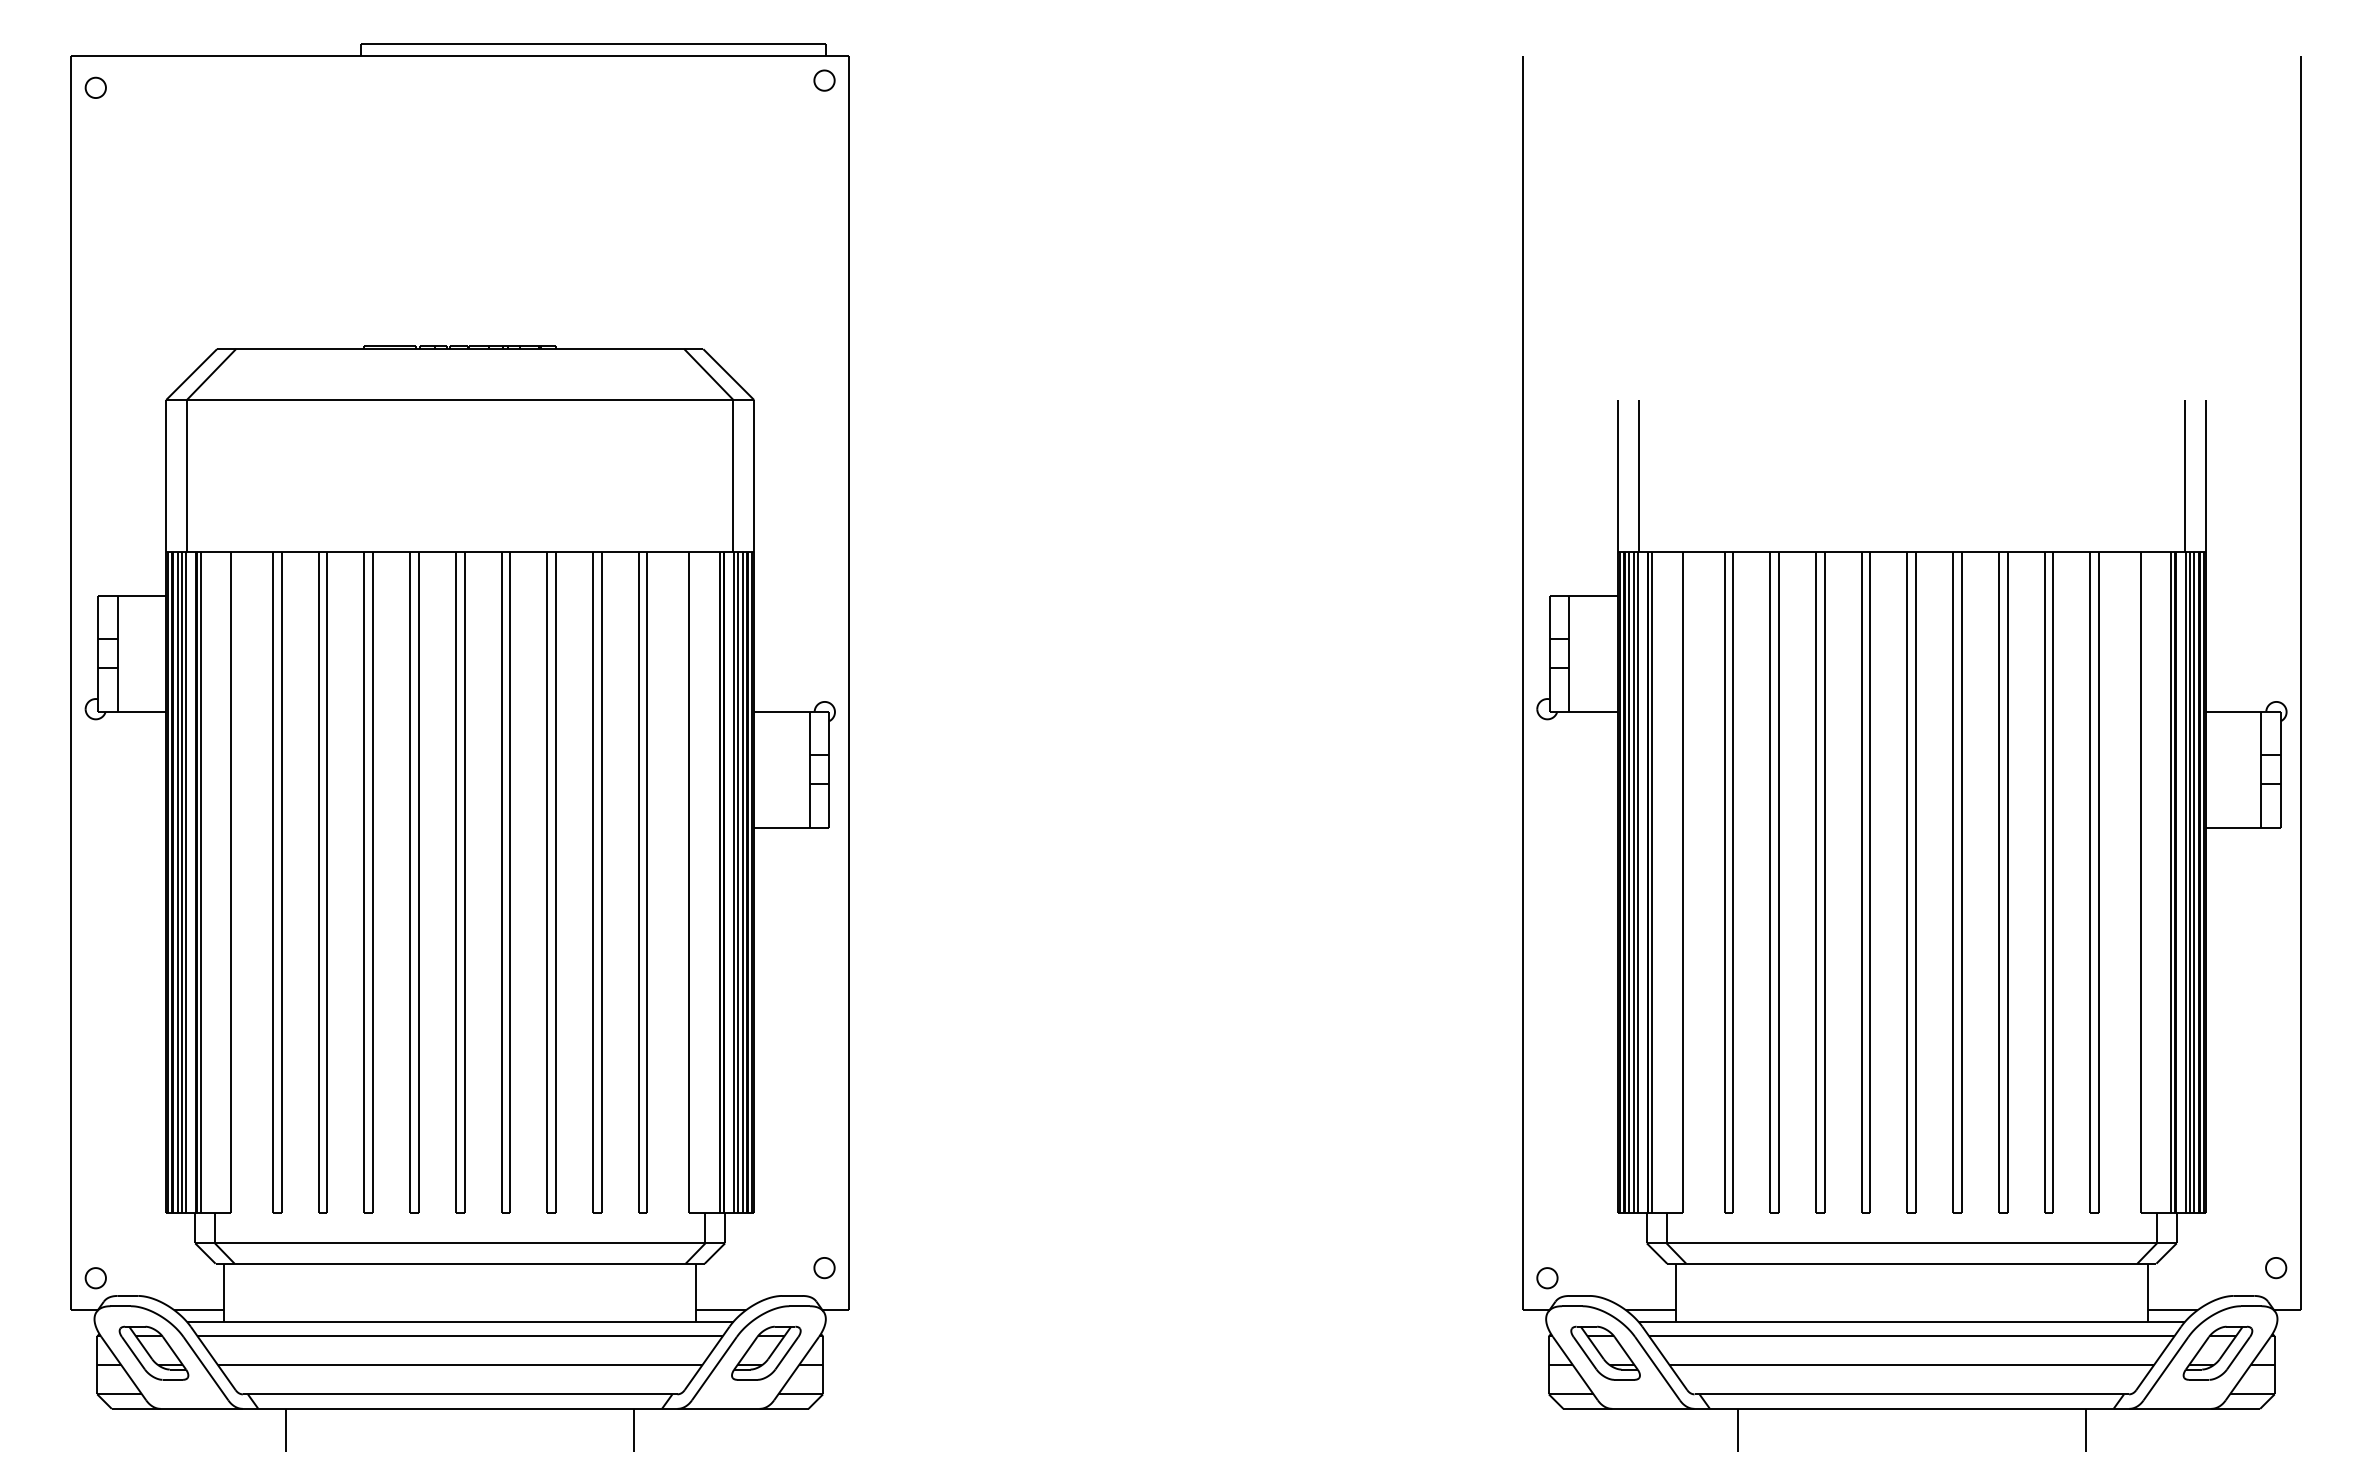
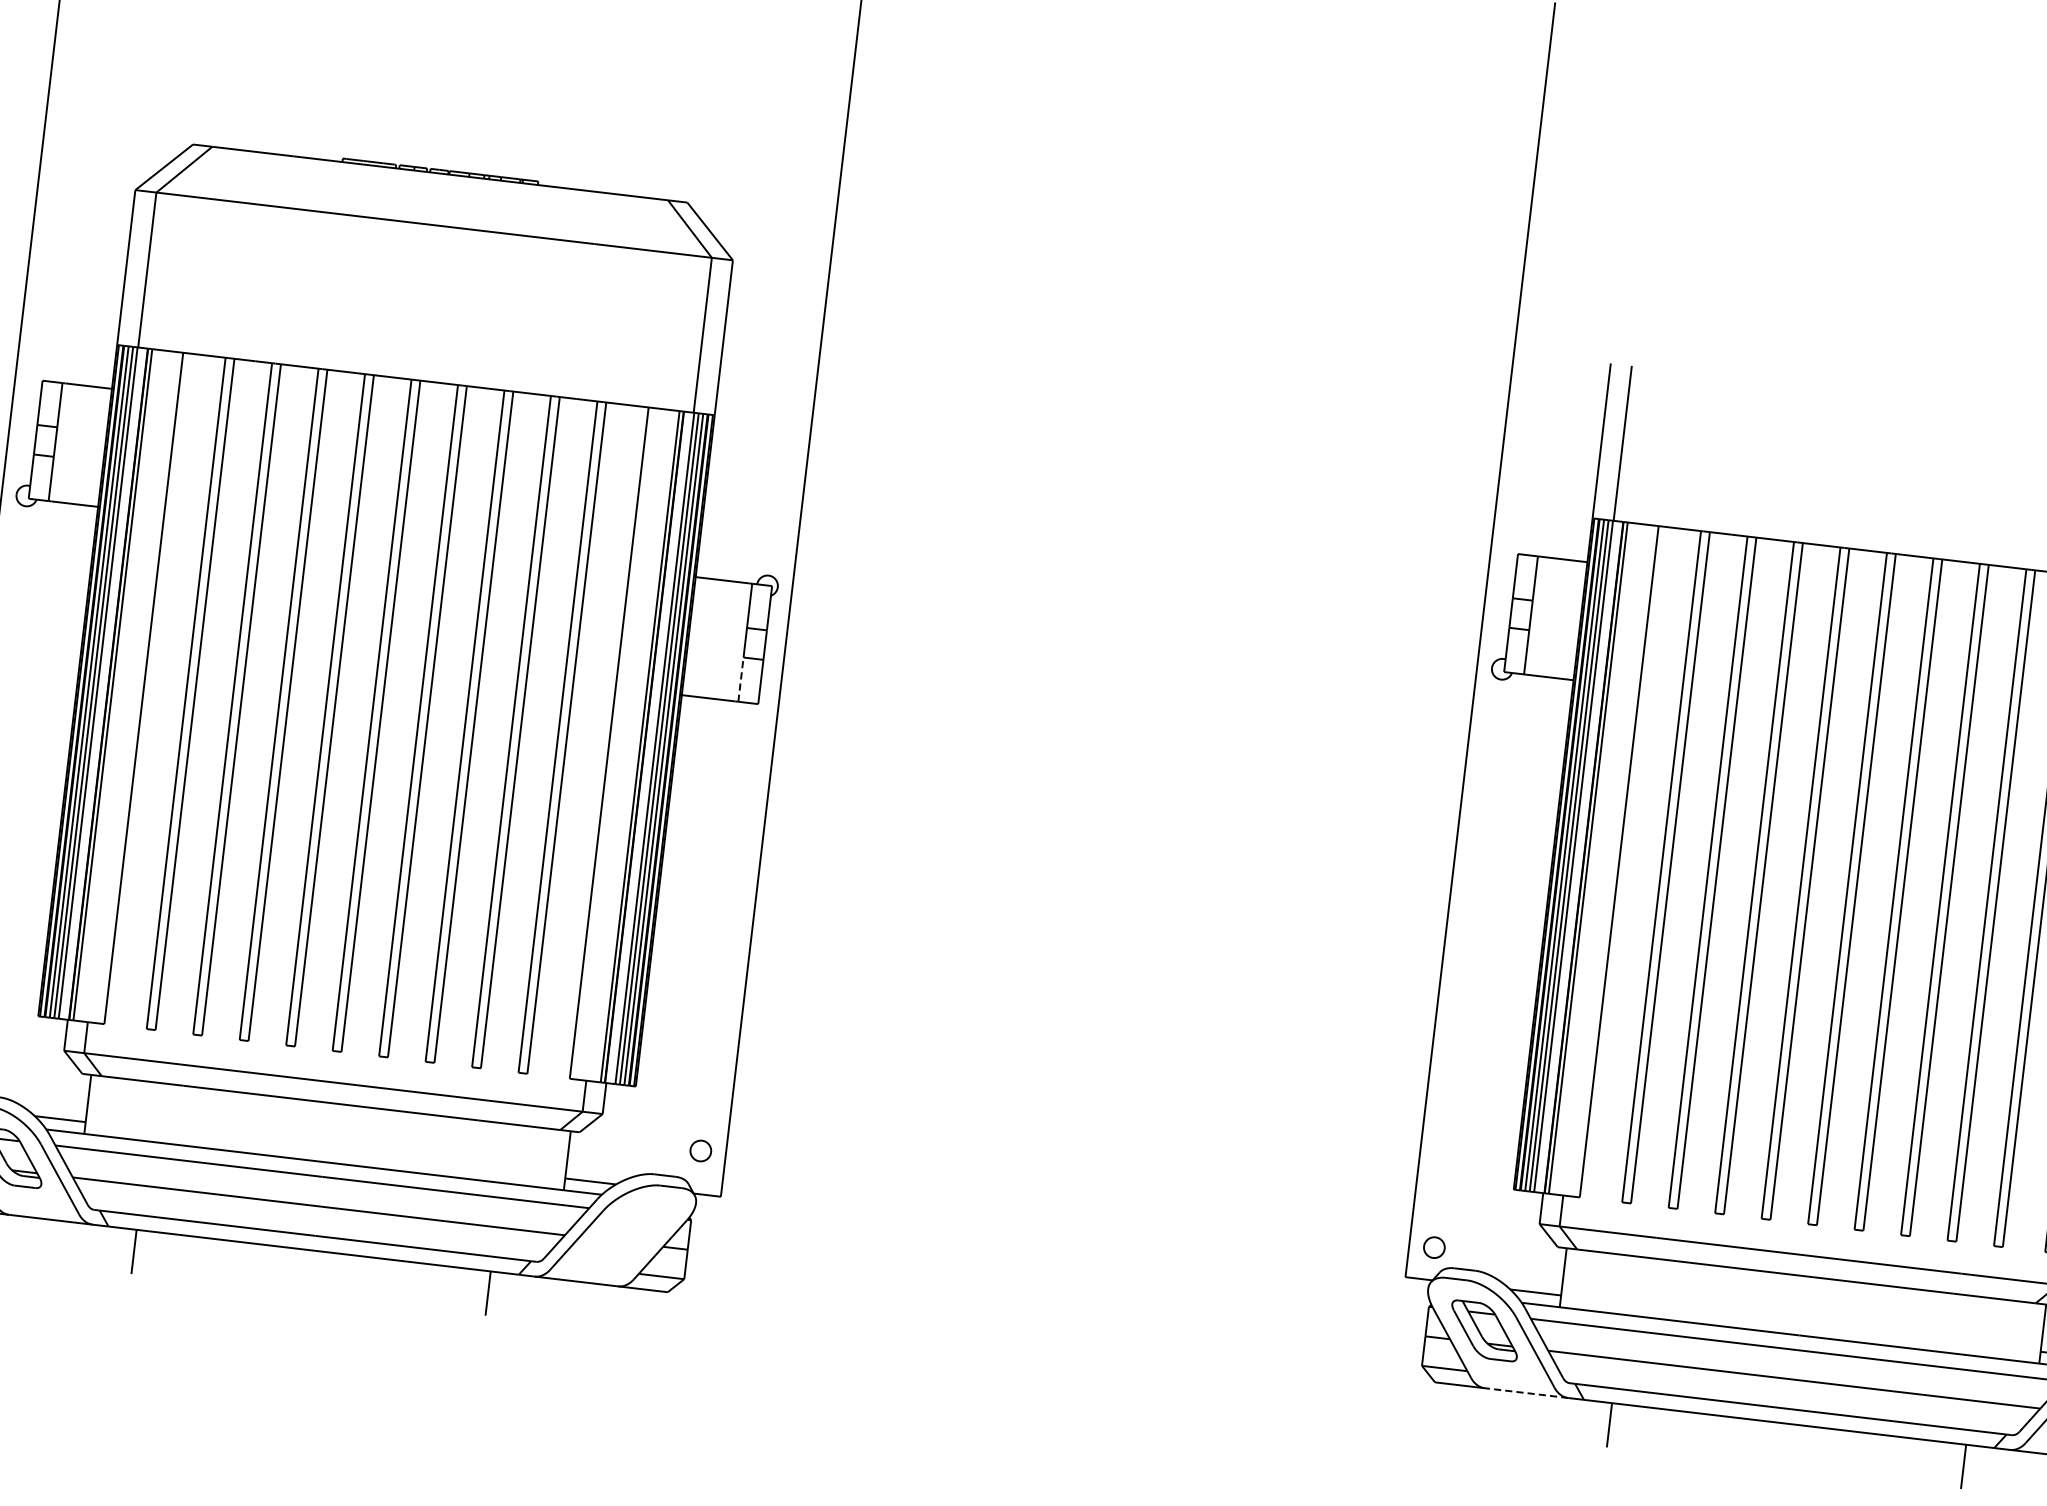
line: (809, 806) -> (740, 680), solid -> dashed
part: (766, 1352) -> (631, 1229), removed
line: (1652, 1408) -> (1525, 1392), solid -> dashed

